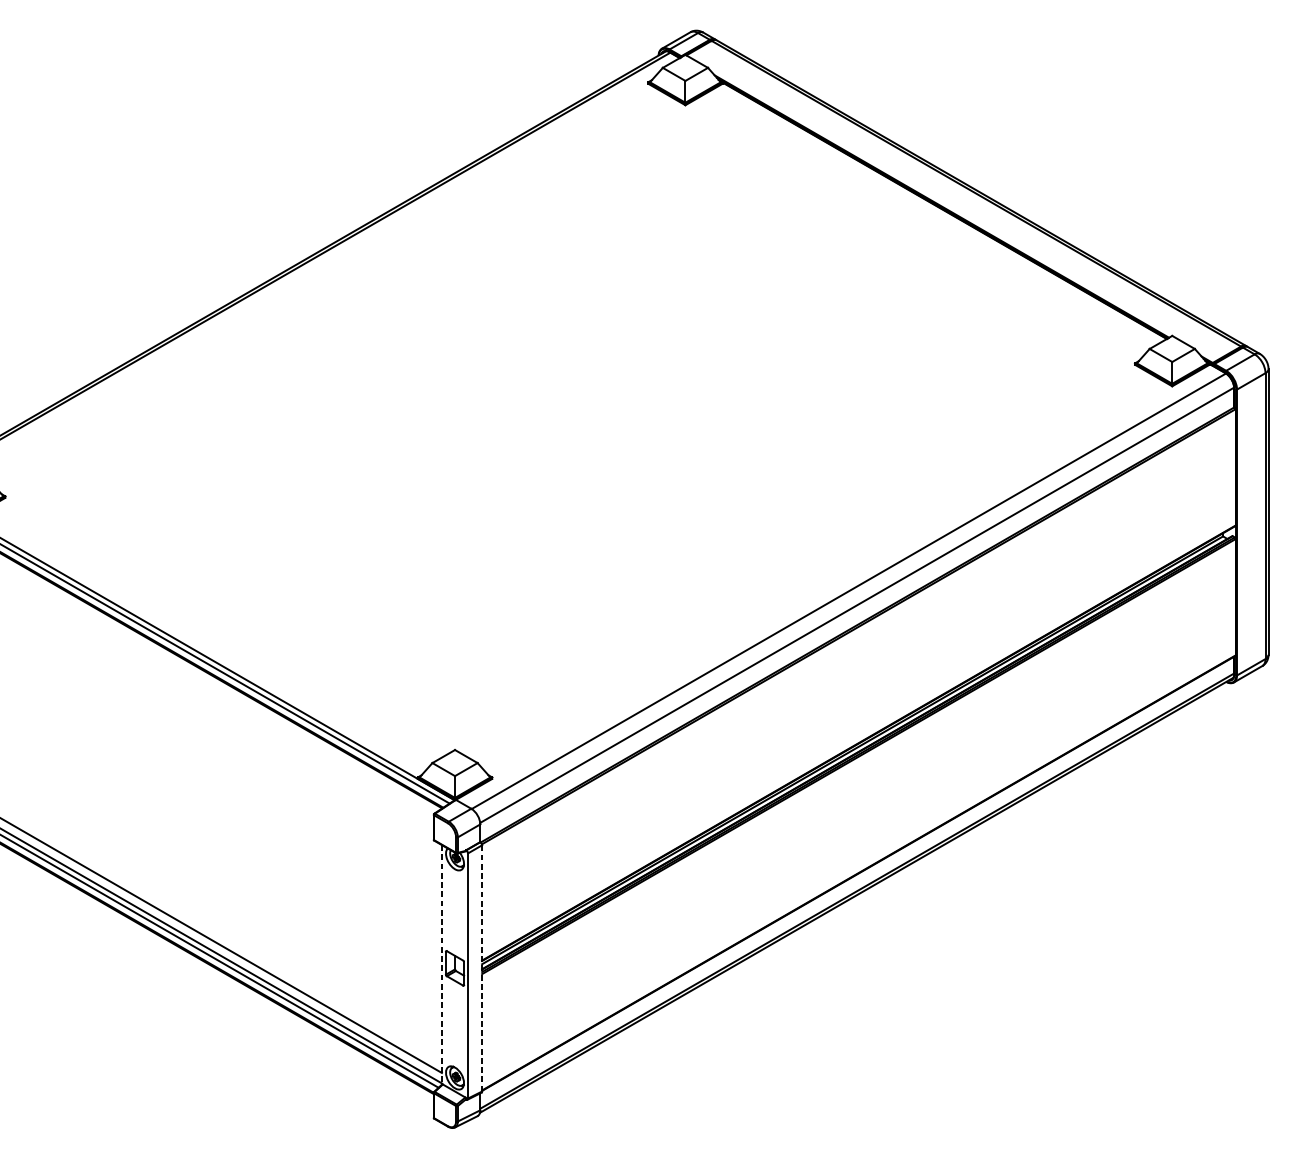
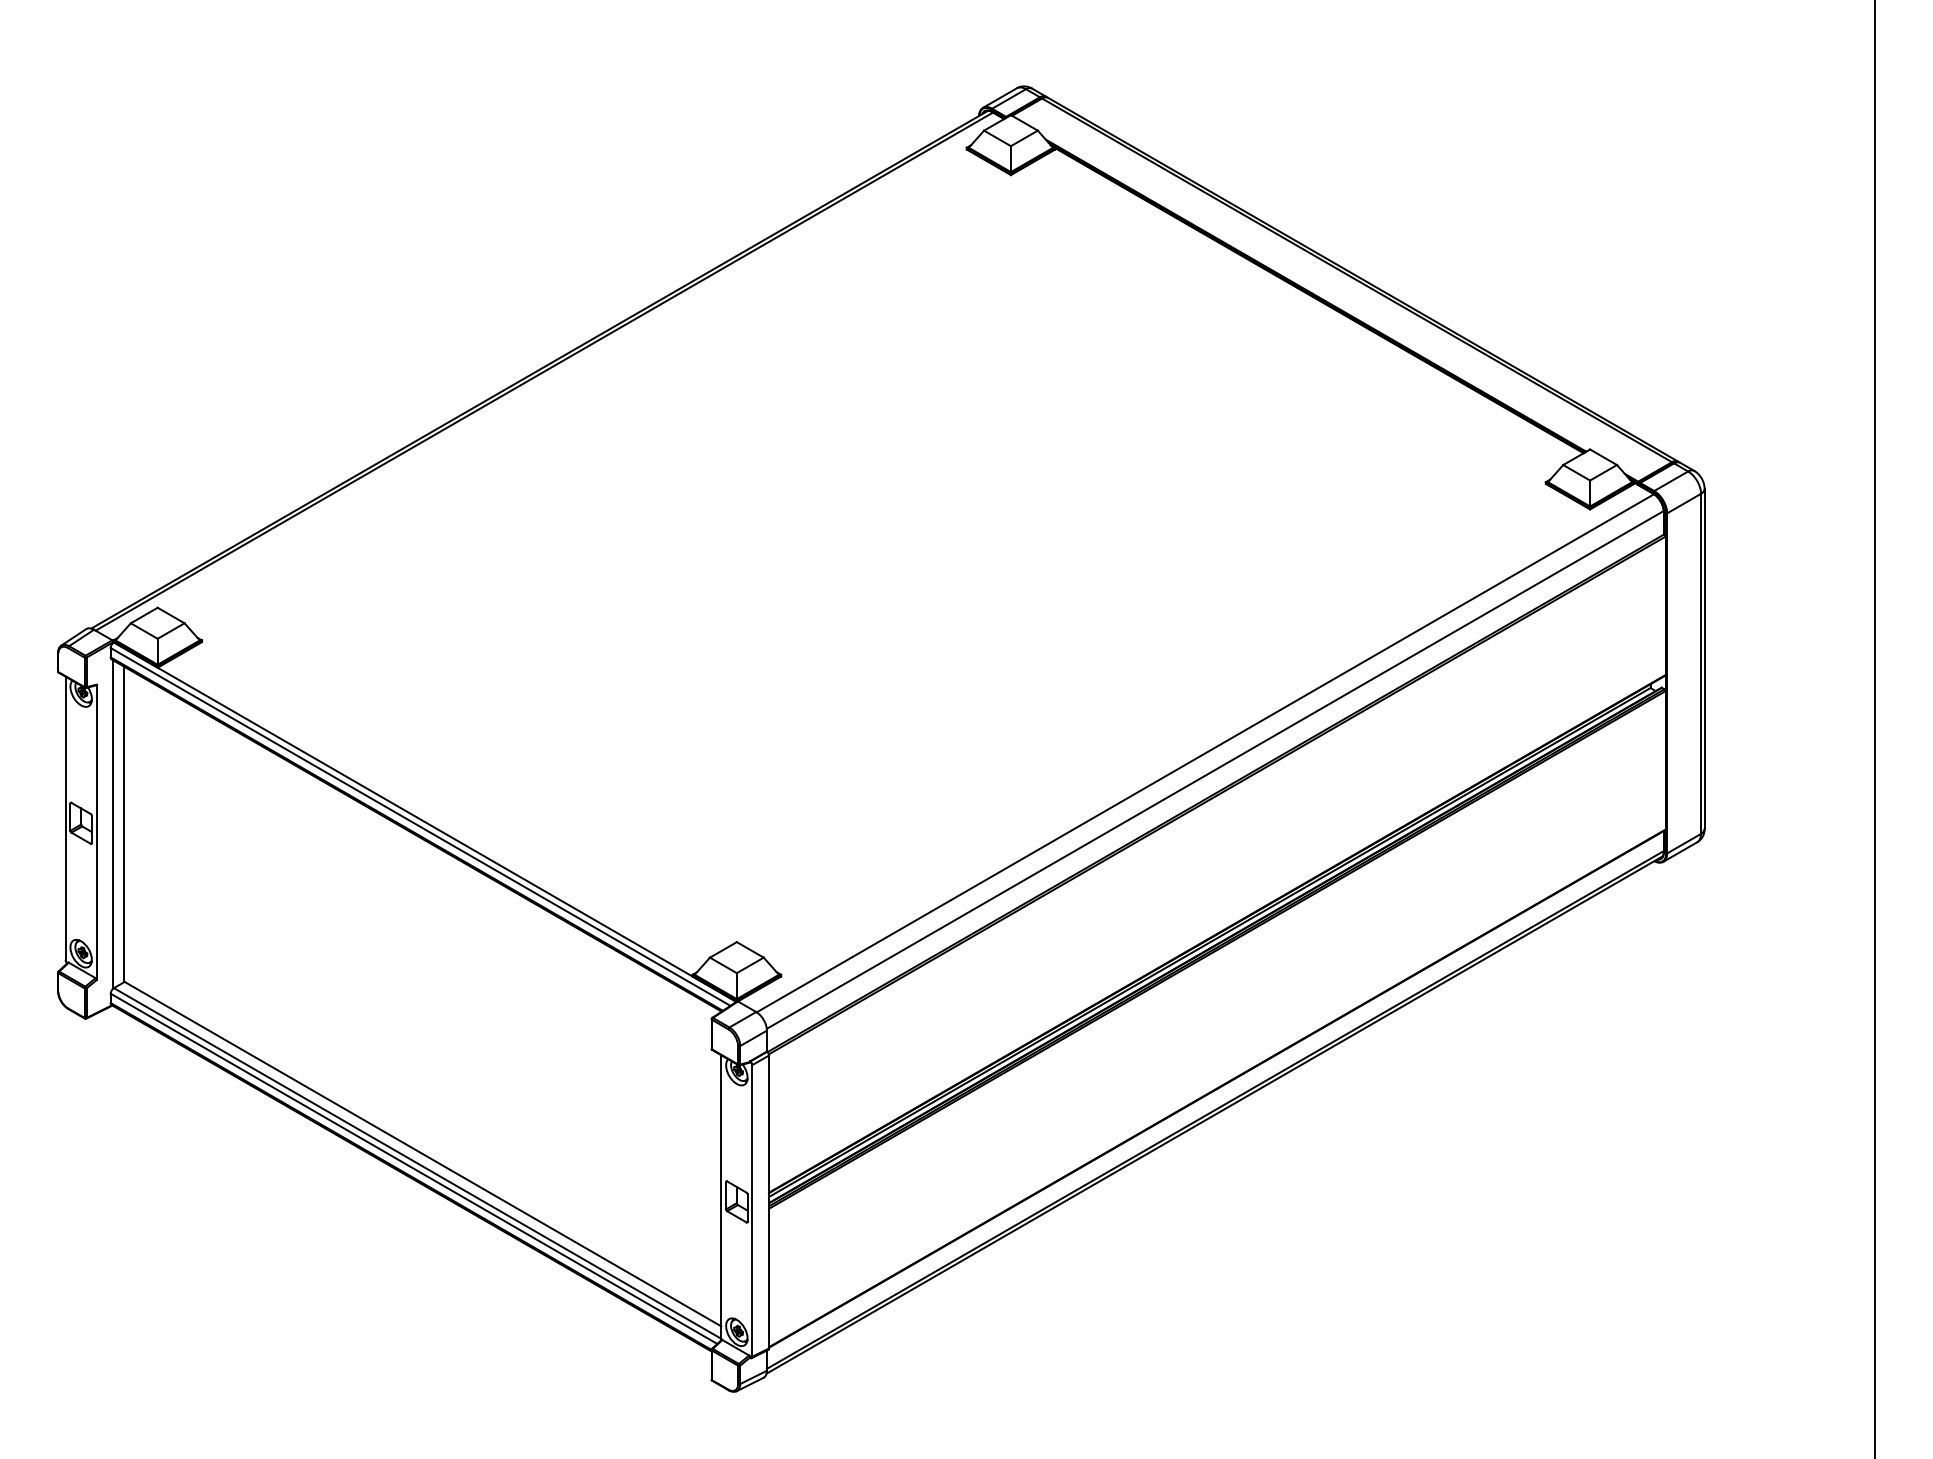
line: (442, 965) -> (721, 1198), dashed -> solid
line: (482, 968) -> (769, 1202), dashed -> solid

